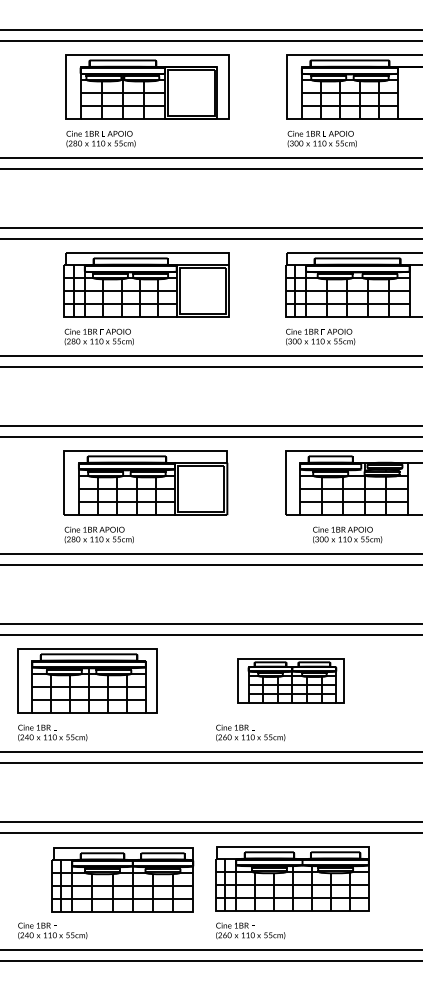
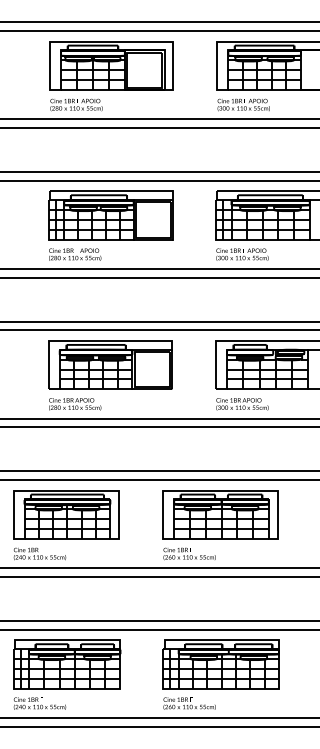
text: (347, 534) -> (242, 403), moved
part: (291, 680) -> (220, 514), size x1.43
part: (122, 879) -> (67, 664), moved

